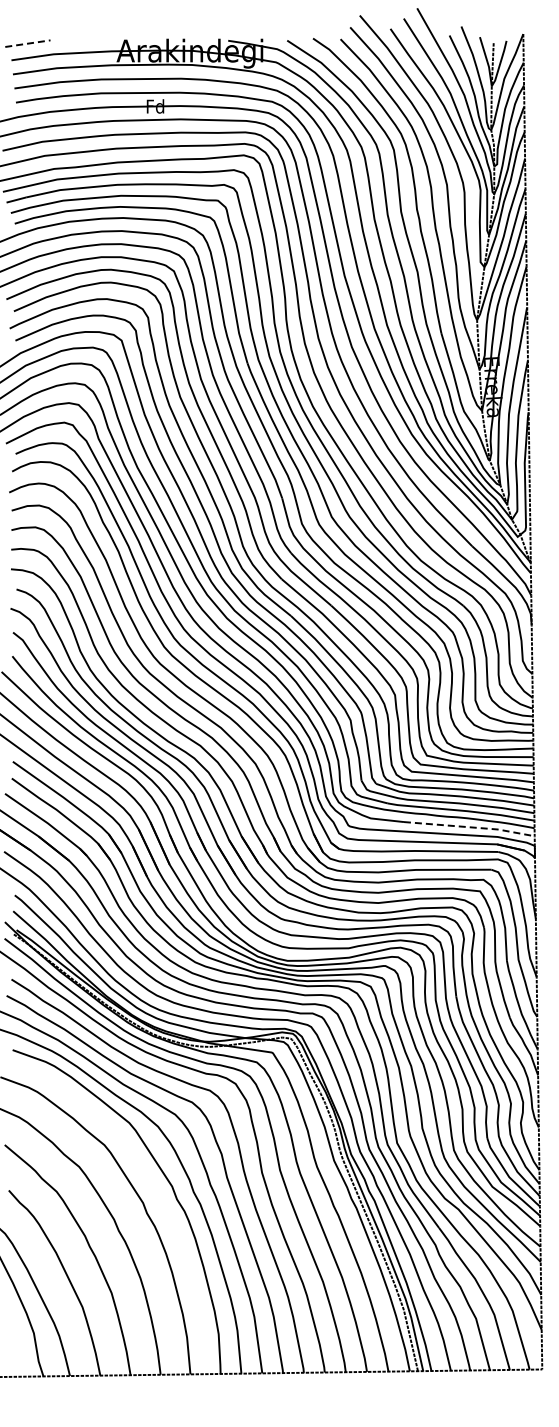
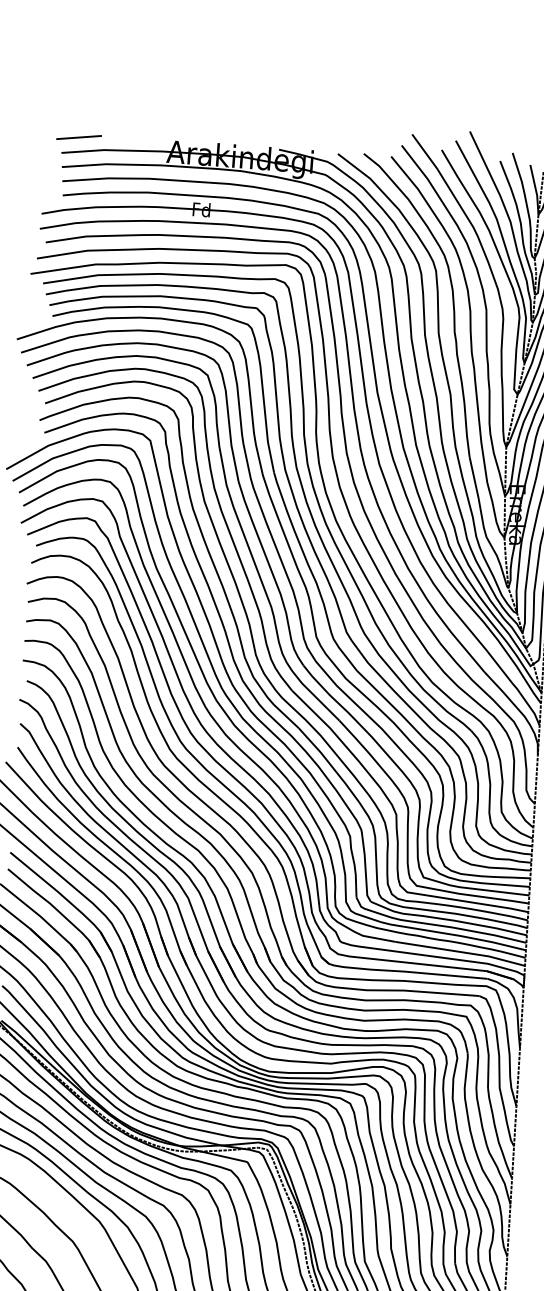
line: (27, 43) -> (78, 137), dashed -> solid
line: (471, 827) -> (462, 952), dashed -> solid

